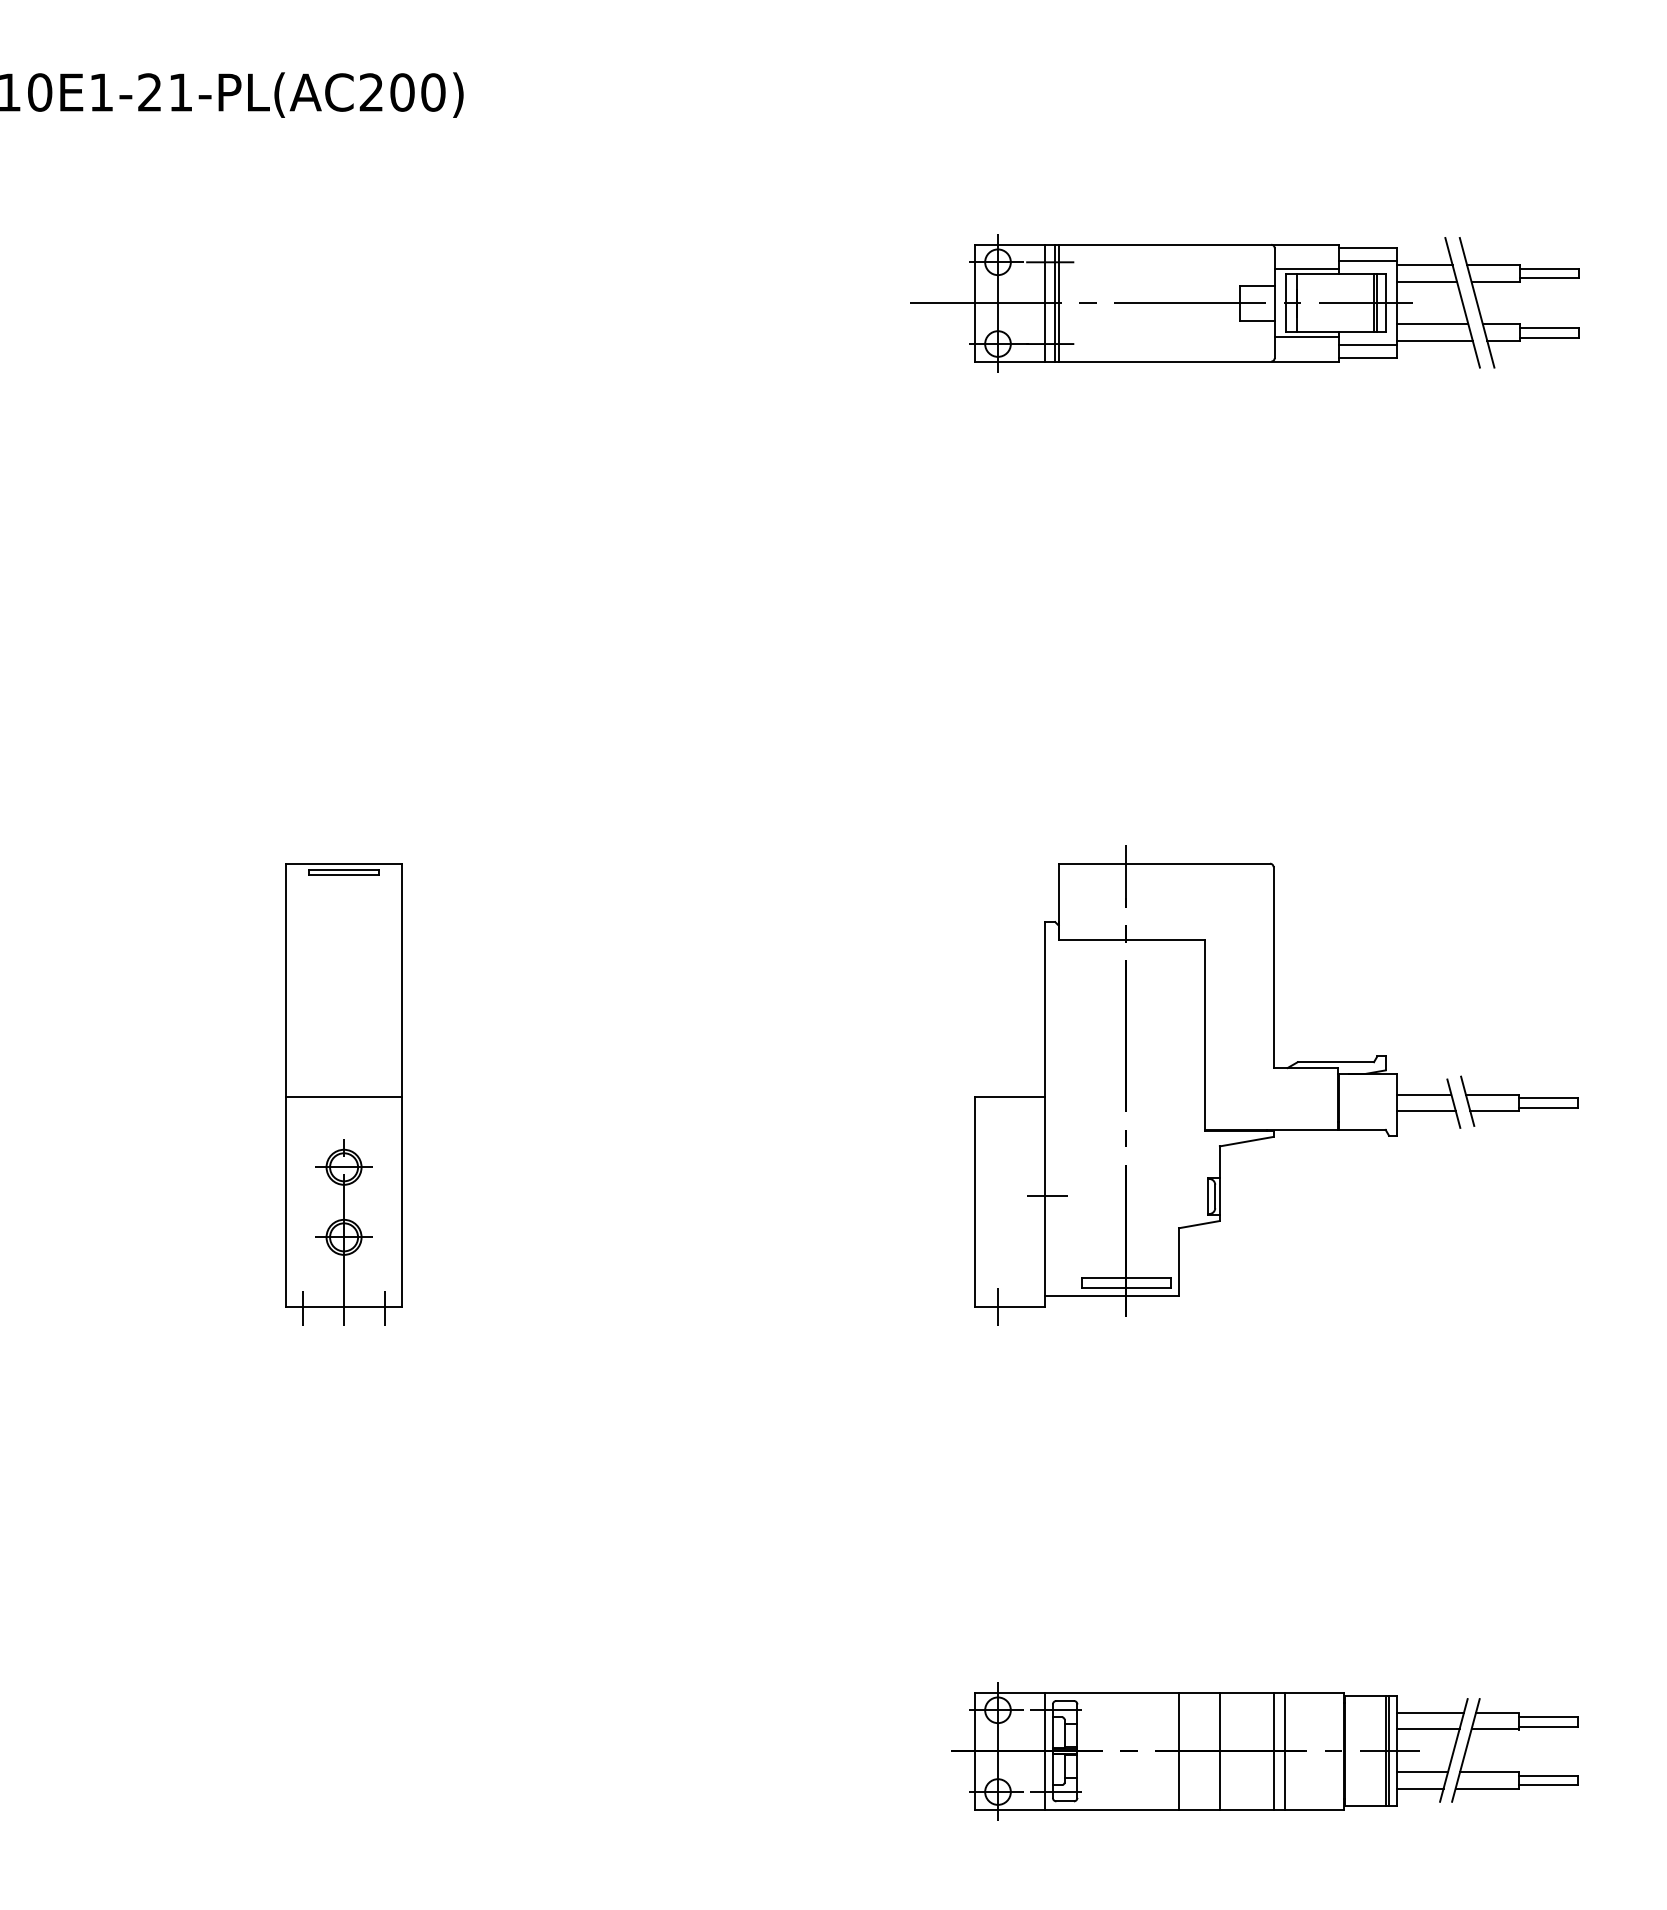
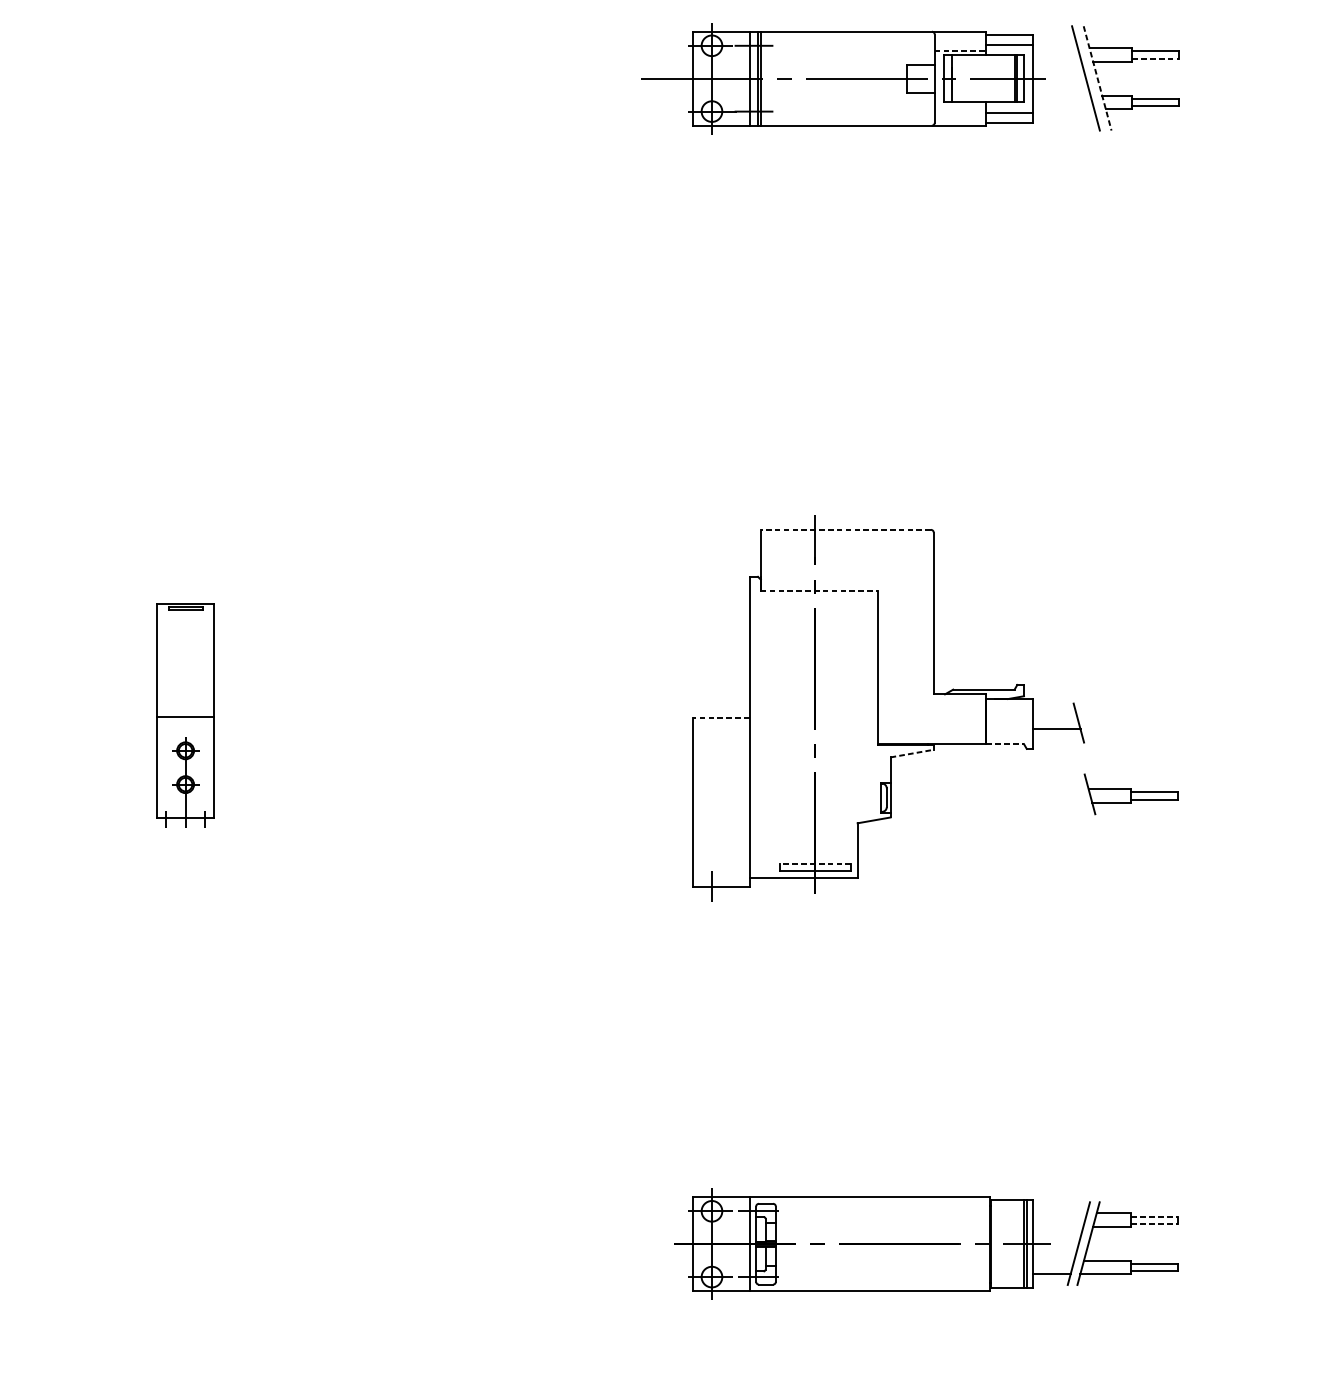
line: (1424, 265) -> (1055, 48), removed
line: (1307, 269) -> (961, 51), solid -> dashed
line: (1550, 278) -> (1156, 58), solid -> dashed
line: (1427, 281) -> (1057, 61), removed
line: (1477, 303) -> (1097, 78), solid -> dashed
line: (1432, 324) -> (1061, 95), removed
line: (1306, 337) -> (960, 106), removed
line: (1434, 341) -> (1063, 109), removed
line: (1164, 863) -> (845, 529), solid -> dashed
line: (1131, 939) -> (819, 590), solid -> dashed
part: (343, 1094) -> (185, 715), size x0.6
line: (1424, 1094) -> (1055, 715), removed
line: (1009, 1097) -> (721, 718), solid -> dashed
part: (1519, 1100) -> (1131, 793), moved
line: (1362, 1129) -> (1005, 743), solid -> dashed
line: (1247, 1141) -> (912, 753), solid -> dashed
line: (1047, 1196) -> (751, 797), removed
line: (1125, 1278) -> (814, 863), solid -> dashed
line: (1430, 1712) -> (1060, 1213), removed
line: (1548, 1717) -> (1155, 1217), solid -> dashed
line: (1548, 1726) -> (1155, 1224), solid -> dashed
line: (1428, 1729) -> (1058, 1226), removed
line: (1179, 1750) -> (858, 1243), removed
line: (1219, 1750) -> (890, 1243), removed
line: (1273, 1750) -> (933, 1243), removed
line: (1285, 1750) -> (943, 1243), removed
line: (1422, 1772) -> (1053, 1261), removed

